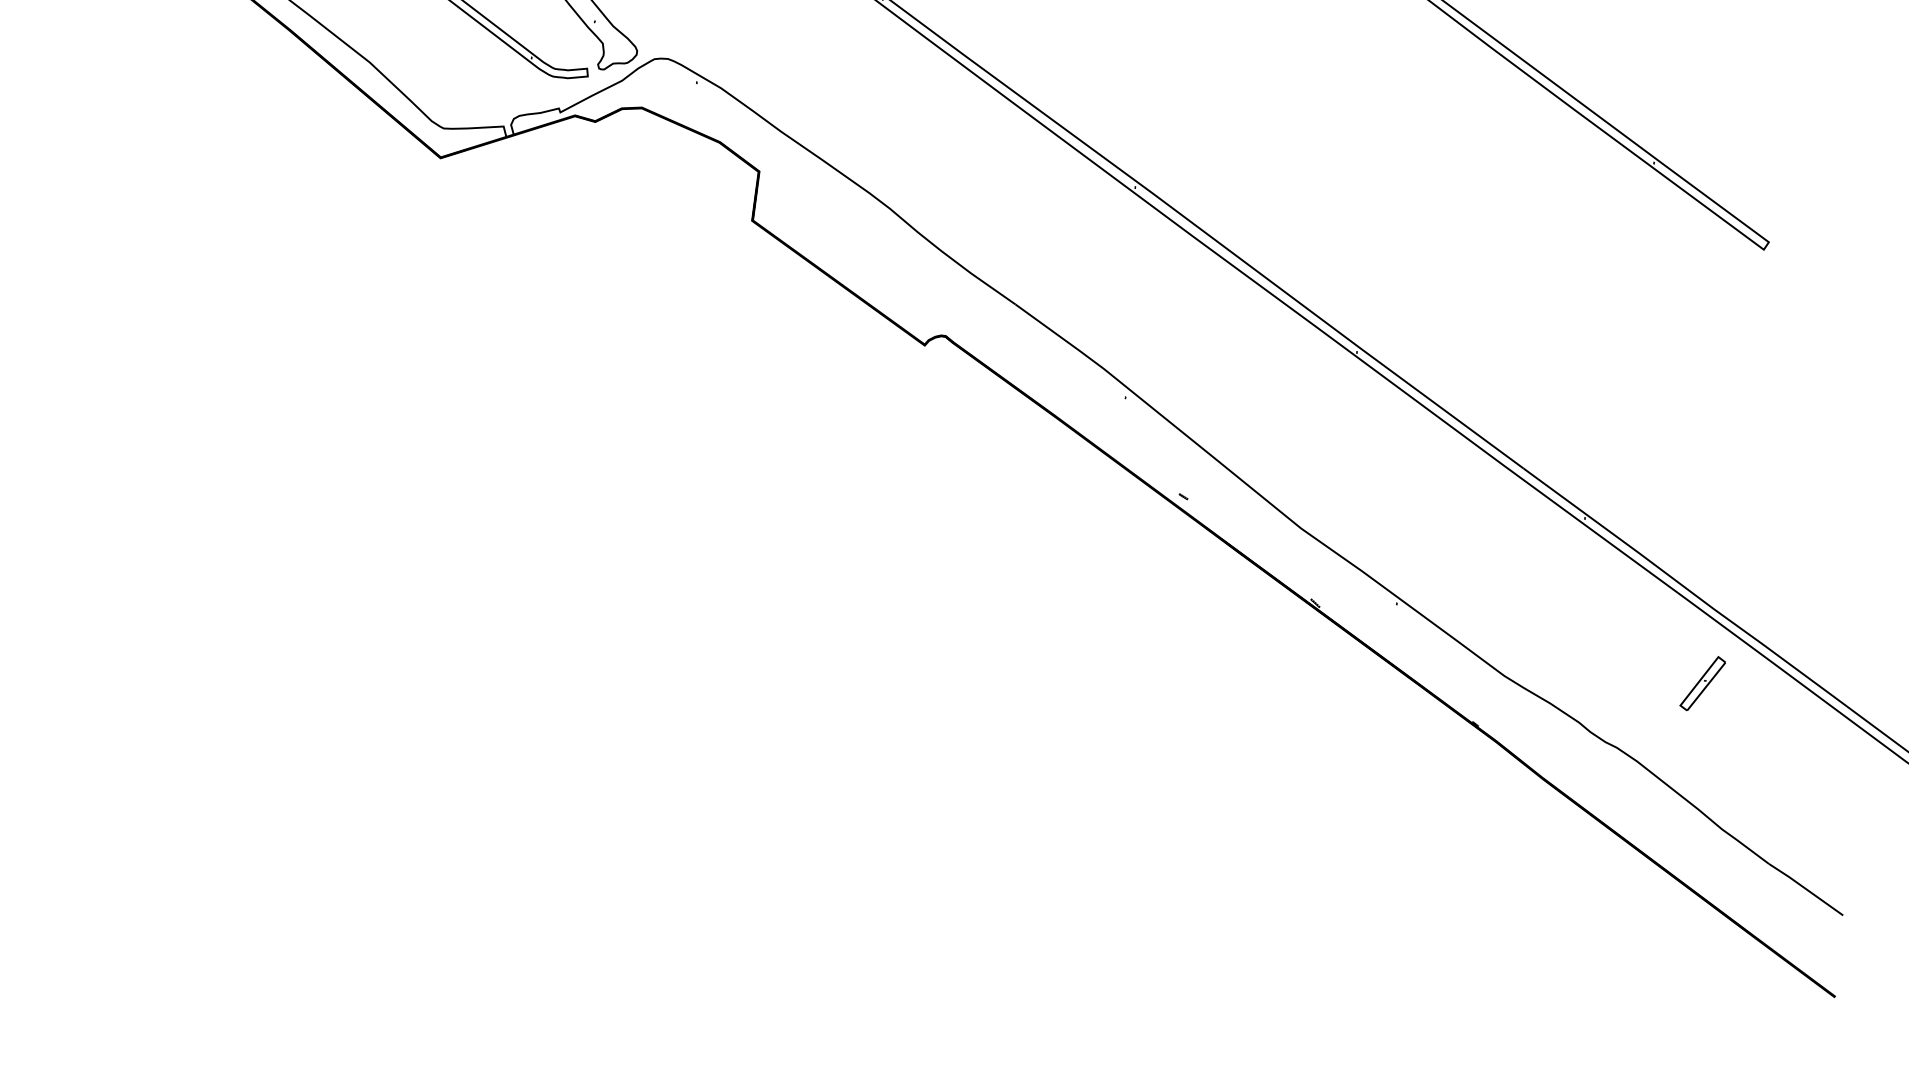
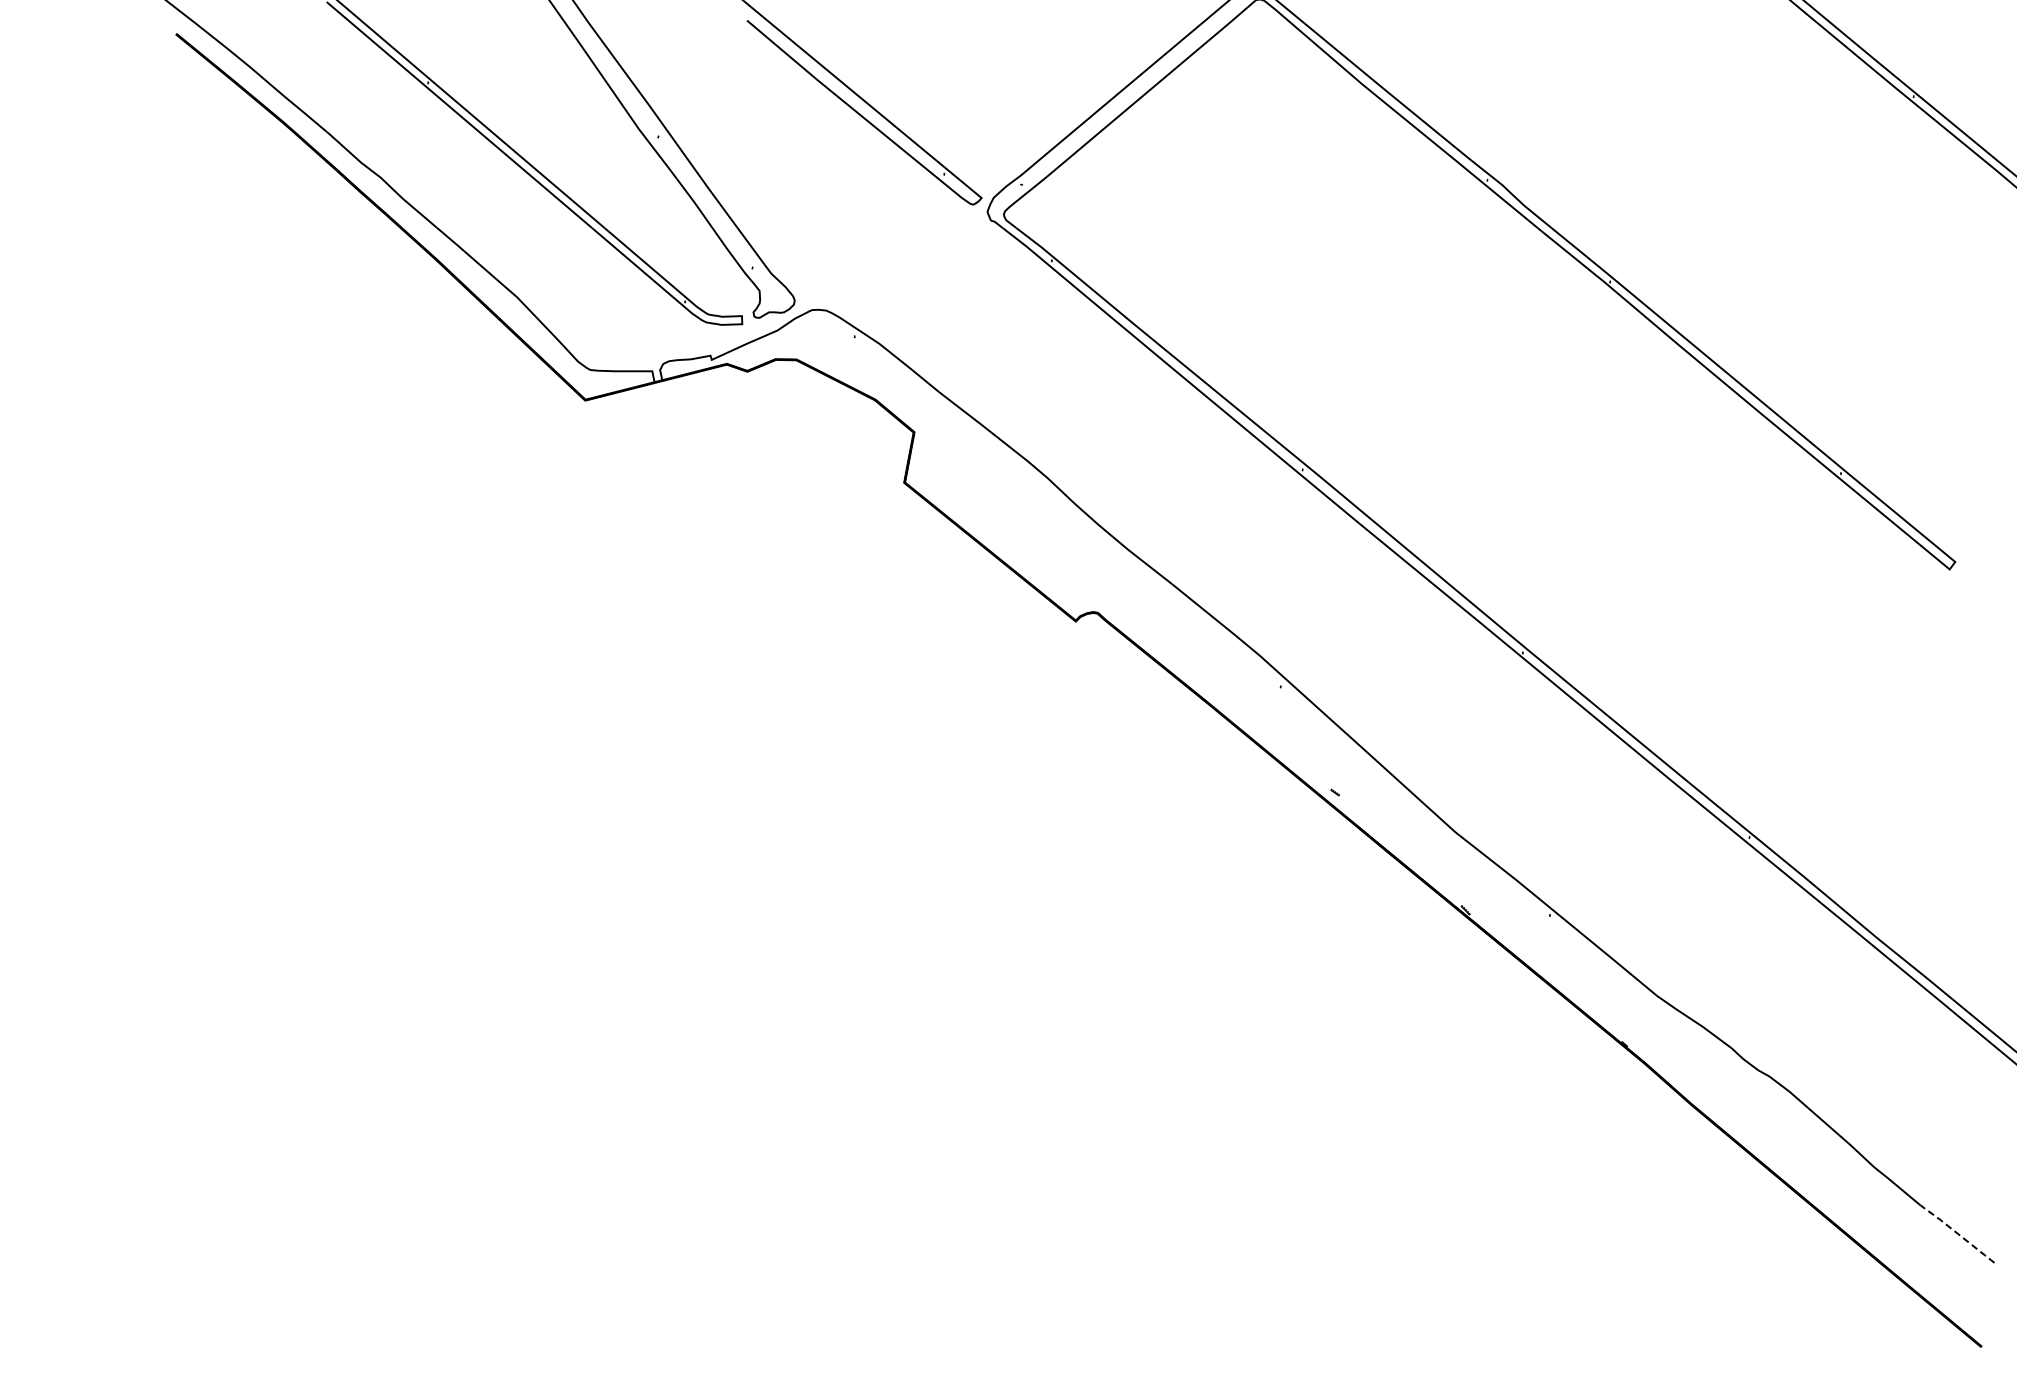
part: (1702, 683) -> (1861, 1014), removed
line: (1806, 889) -> (1957, 1233), solid -> dashed

